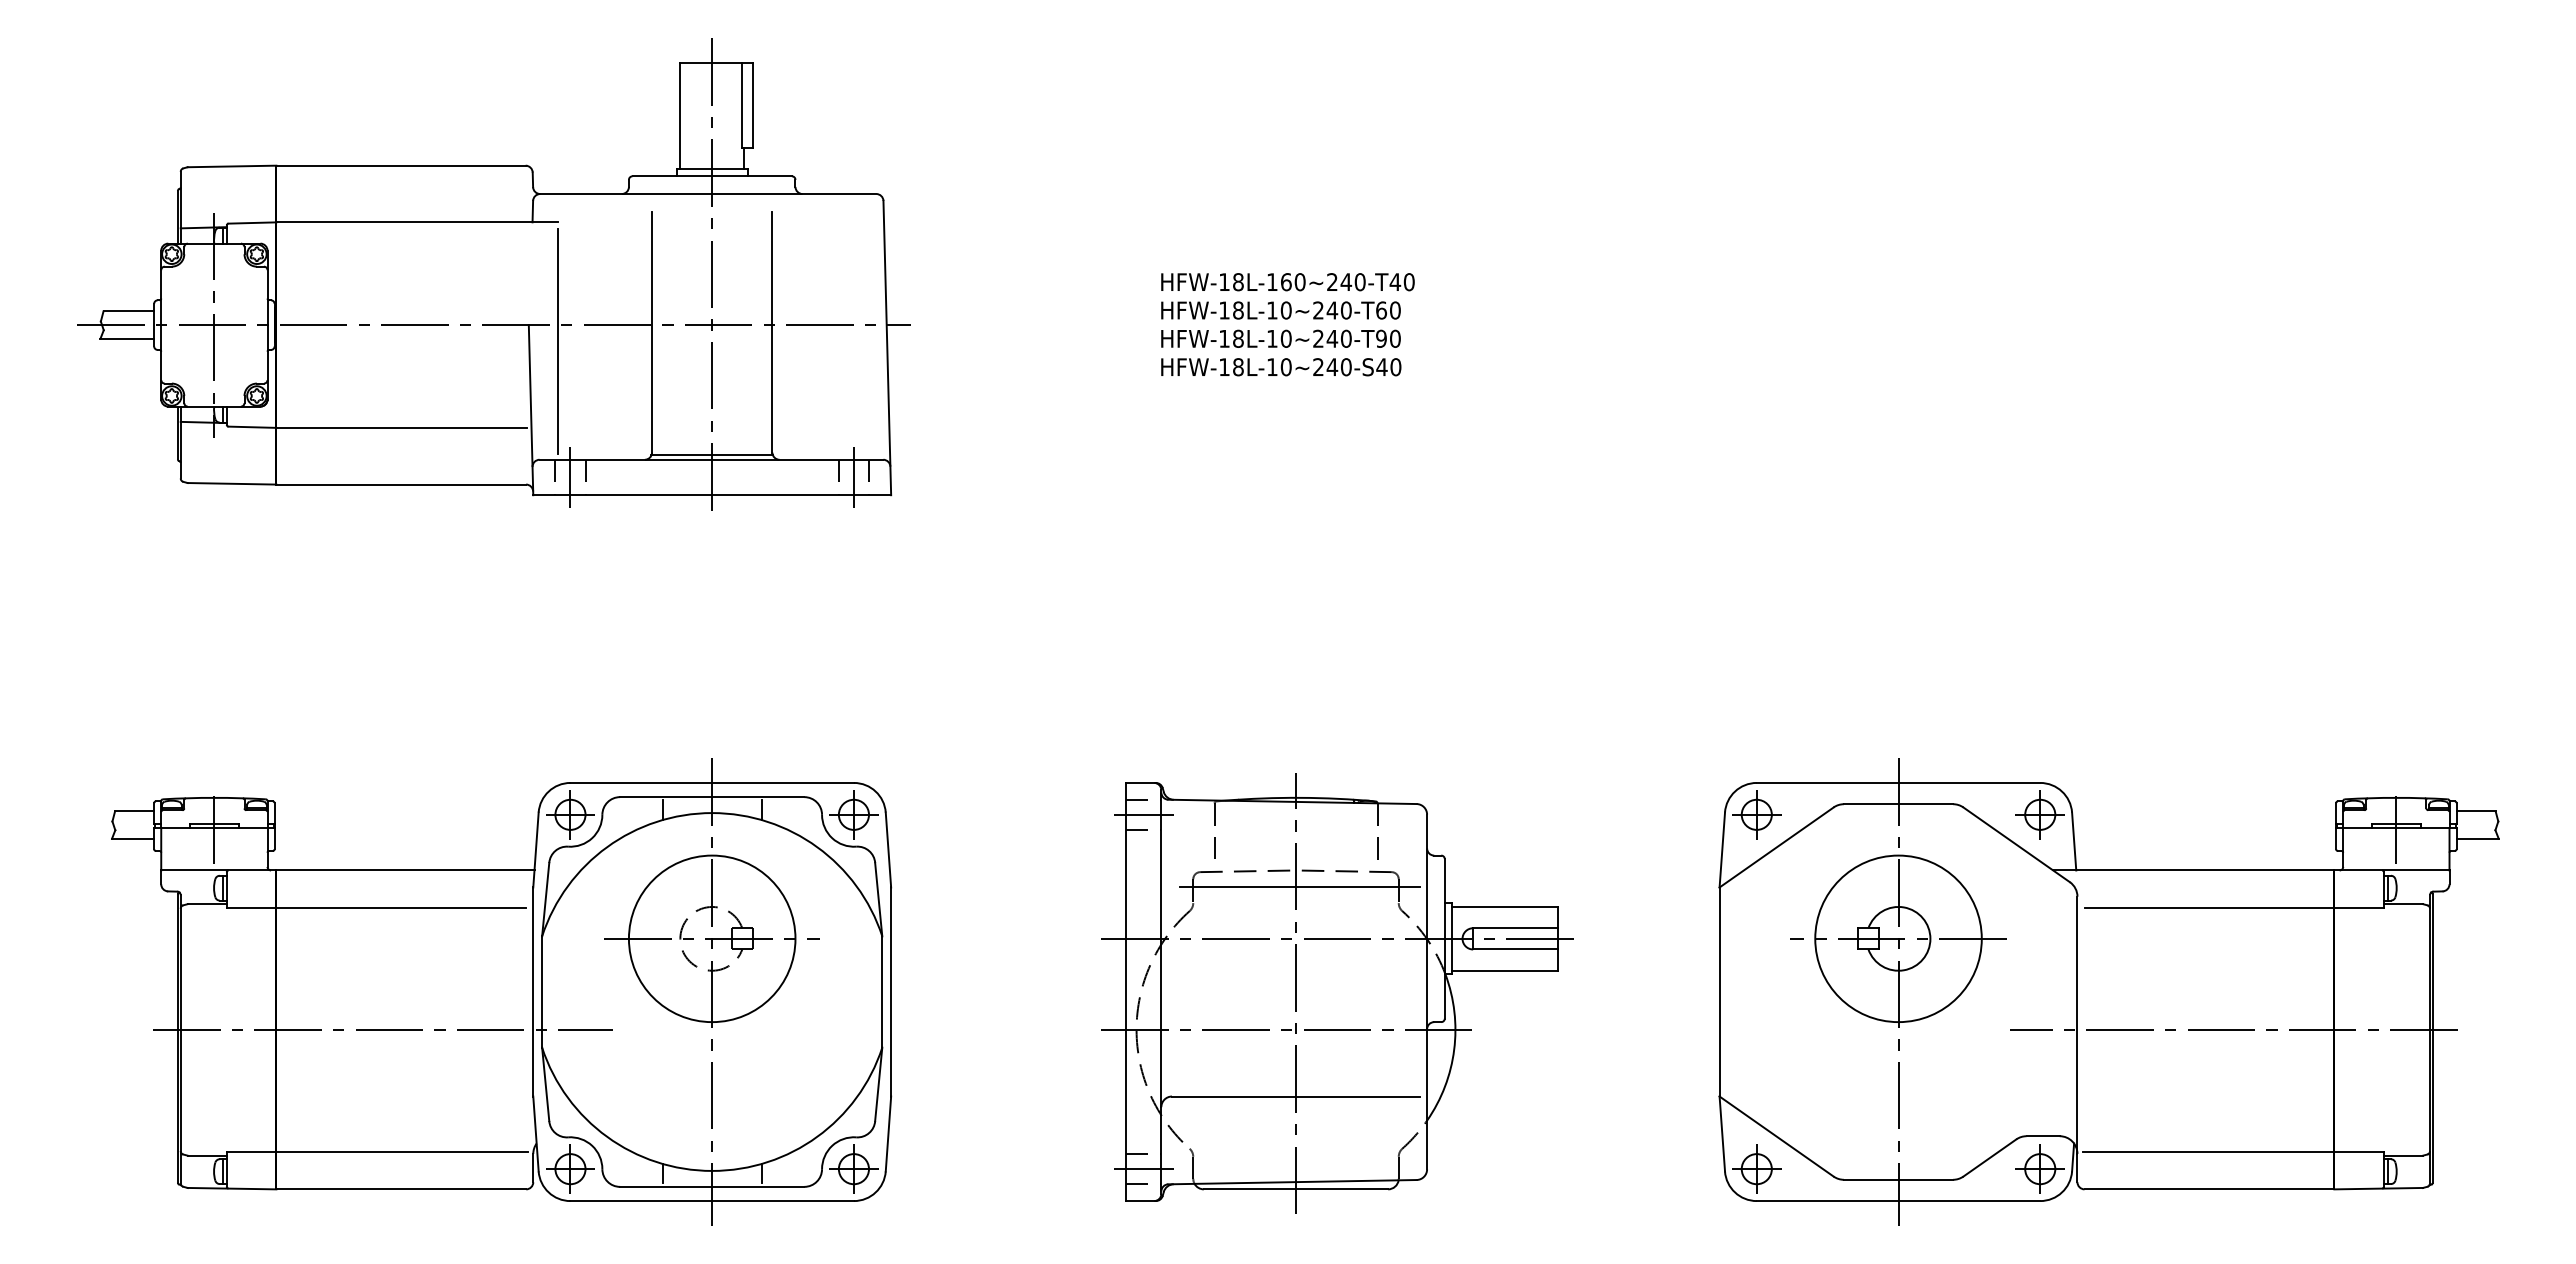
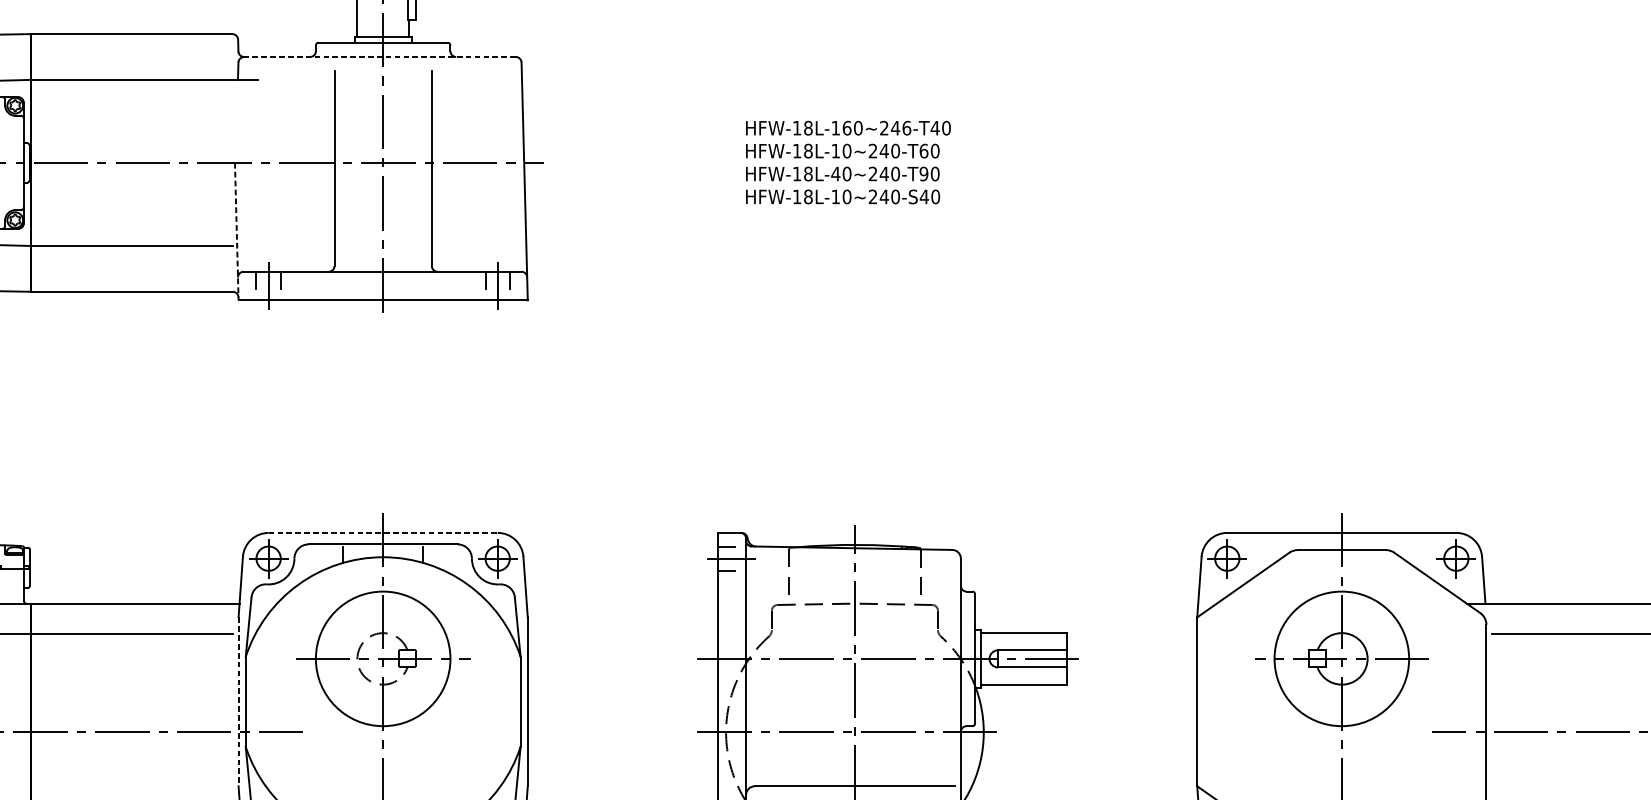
line: (707, 194) -> (379, 57), solid -> dashed
text: (1359, 281) -> (906, 127), HFW-18L-160~240-T40 -> HFW-18L-160~246-T40
text: (1272, 338) -> (835, 173), HFW-18L-10~240-T90 -> HFW-18L-40~240-T90
line: (557, 341) -> (258, 176), removed
line: (531, 410) -> (237, 231), solid -> dashed
line: (711, 455) -> (382, 268), removed
line: (712, 782) -> (383, 532), solid -> dashed
line: (1299, 887) -> (857, 617), removed
line: (533, 992) -> (238, 702), solid -> dashed

